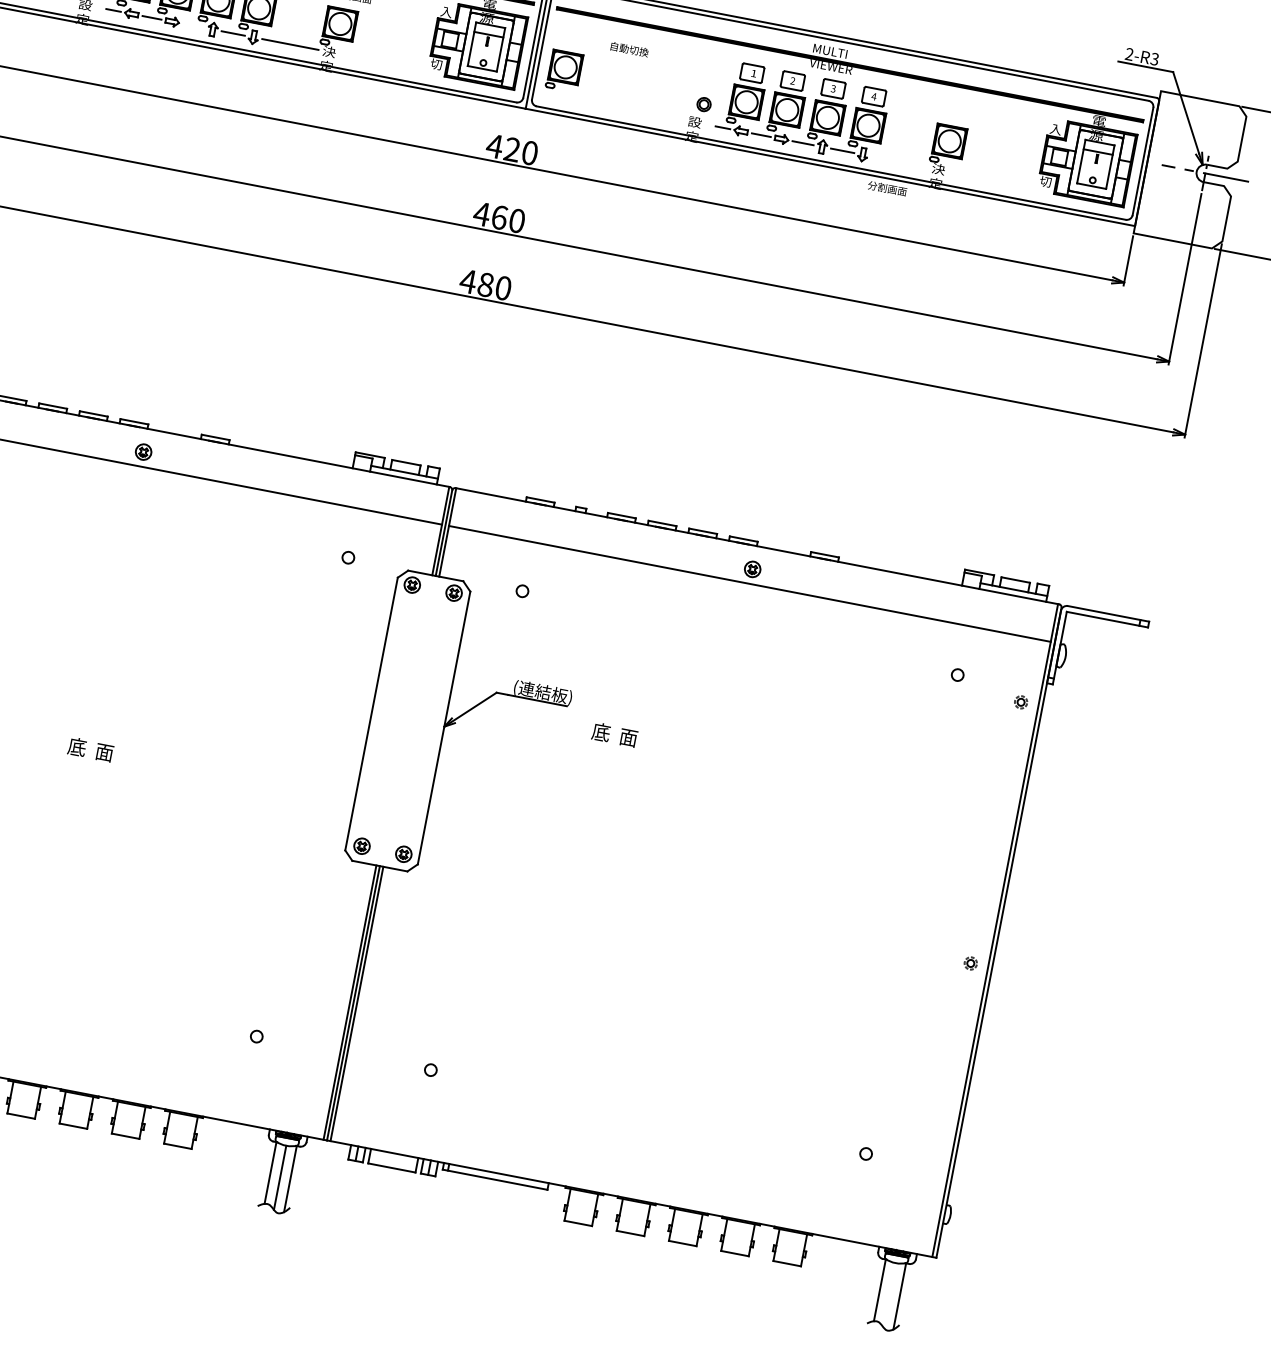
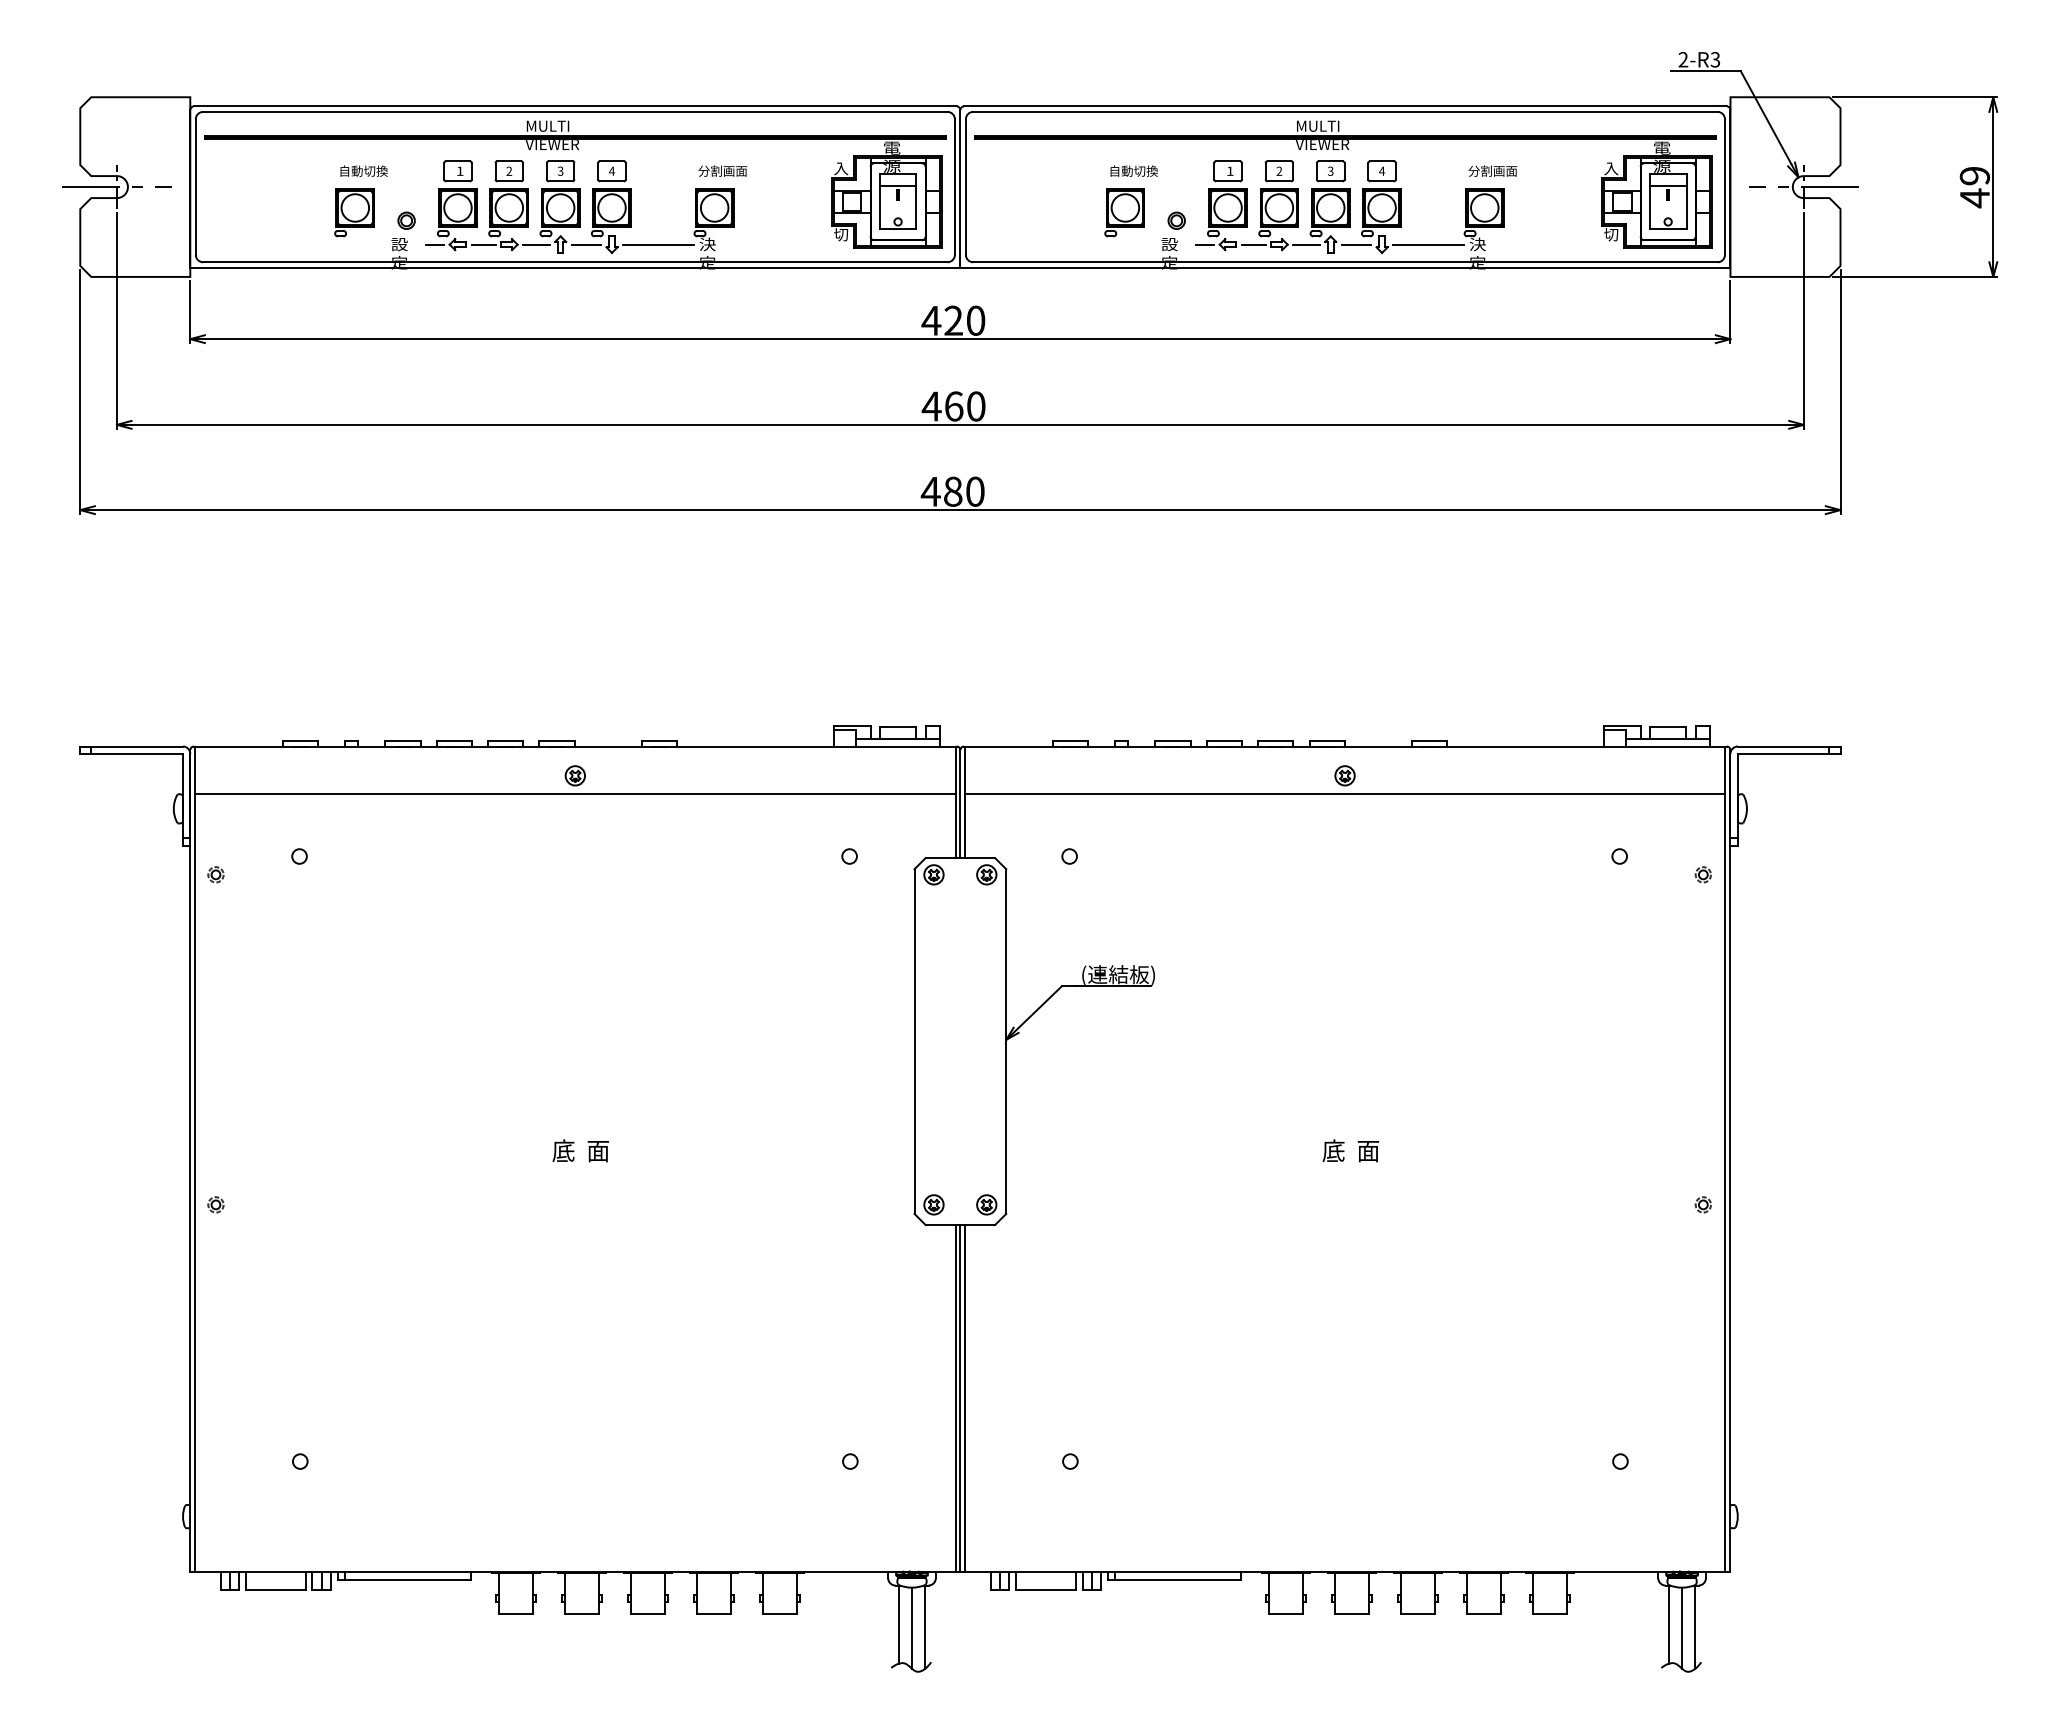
line: (193, 25) -> (536, 244), added
text: (629, 48) -> (1133, 170), moved
part: (564, 70) -> (1124, 212), moved
line: (899, 161) -> (1428, 244), added
text: (887, 188) -> (1492, 170), moved
text: (614, 734) -> (1350, 1150), moved
line: (889, 1294) -> (1682, 1627), added

